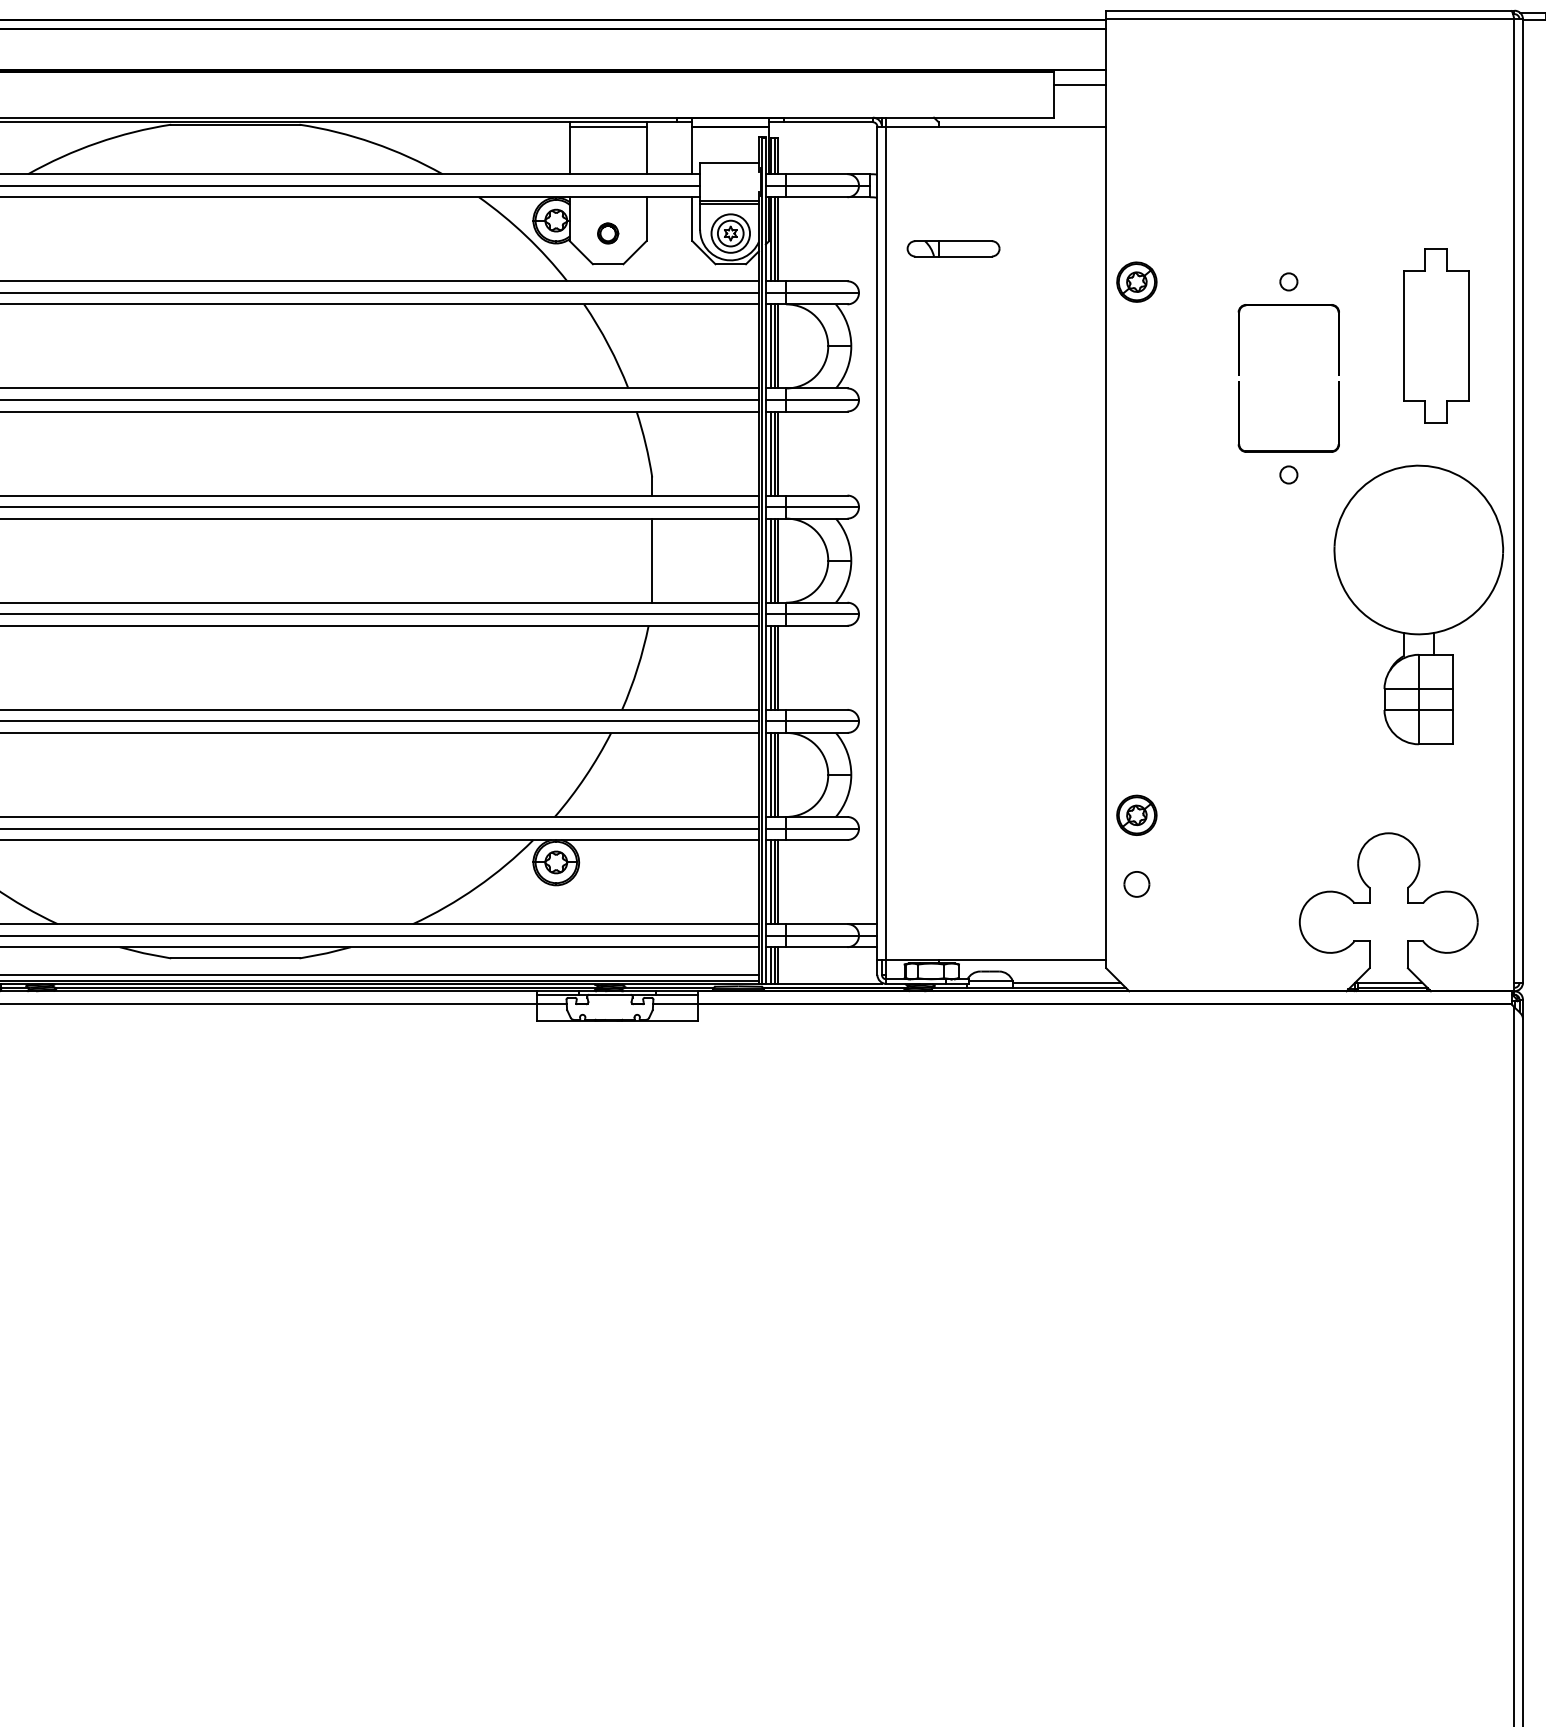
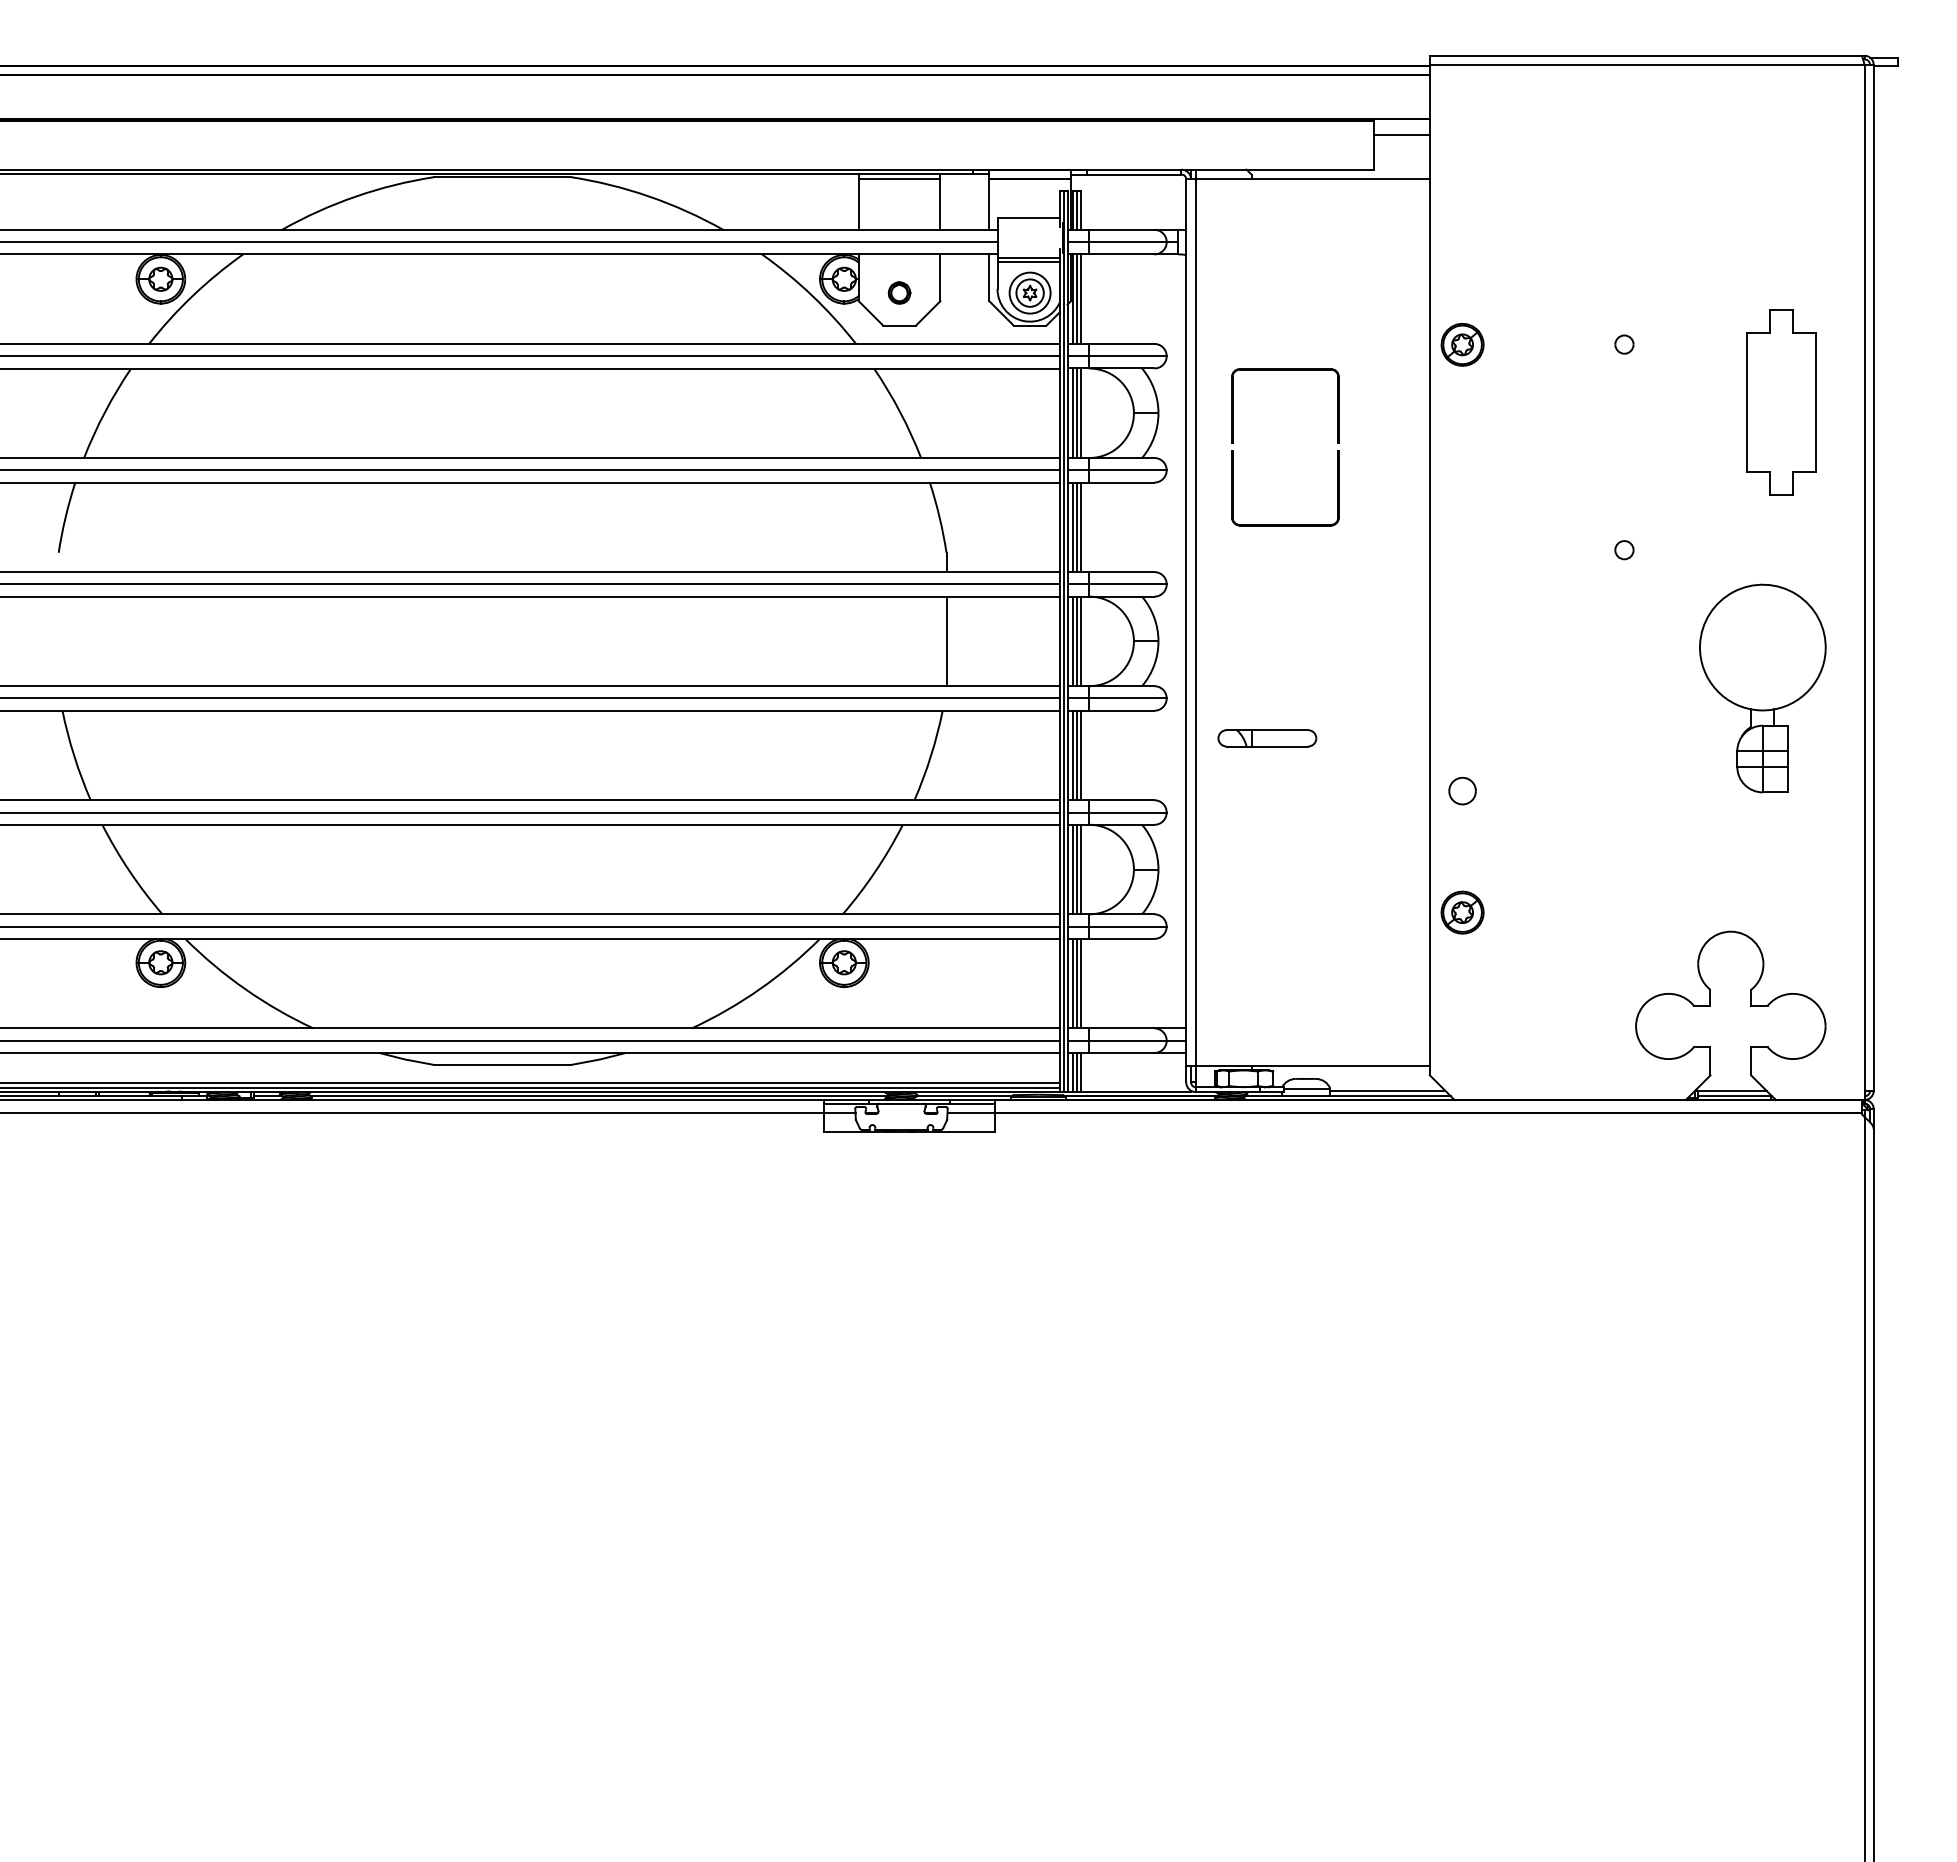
part: (953, 248) -> (1267, 738), moved
part: (1240, 381) -> (1233, 450), moved
part: (1418, 604) -> (1762, 688), size x0.7
part: (1136, 883) -> (1462, 790), moved

